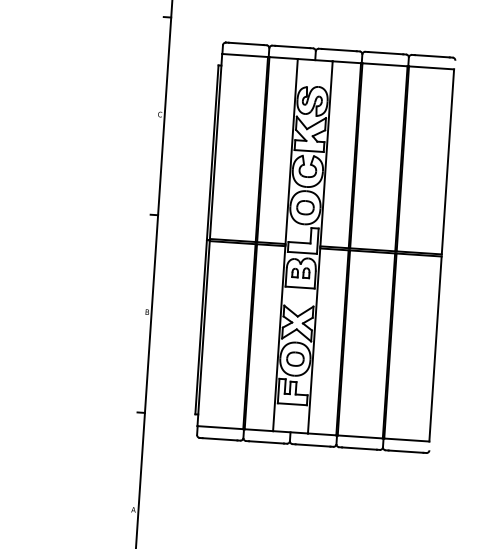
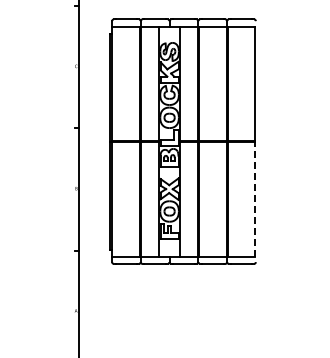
line: (435, 348) -> (255, 199), solid -> dashed

